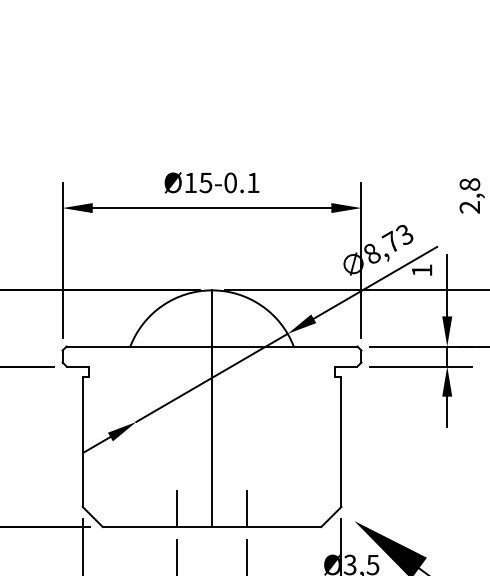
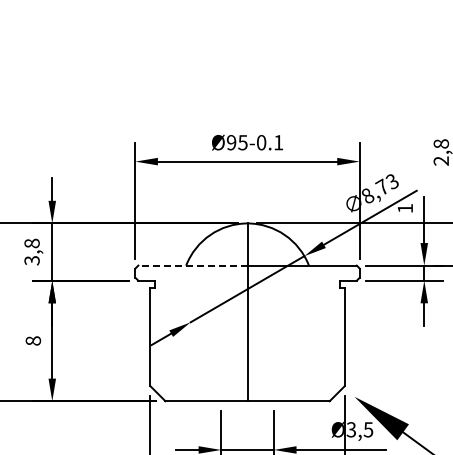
text: (190, 182) -> (231, 142), Ø15-0.1 -> Ø95-0.1
line: (138, 346) -> (192, 265), solid -> dashed
line: (177, 508) -> (221, 387), removed
line: (246, 508) -> (273, 387), removed

